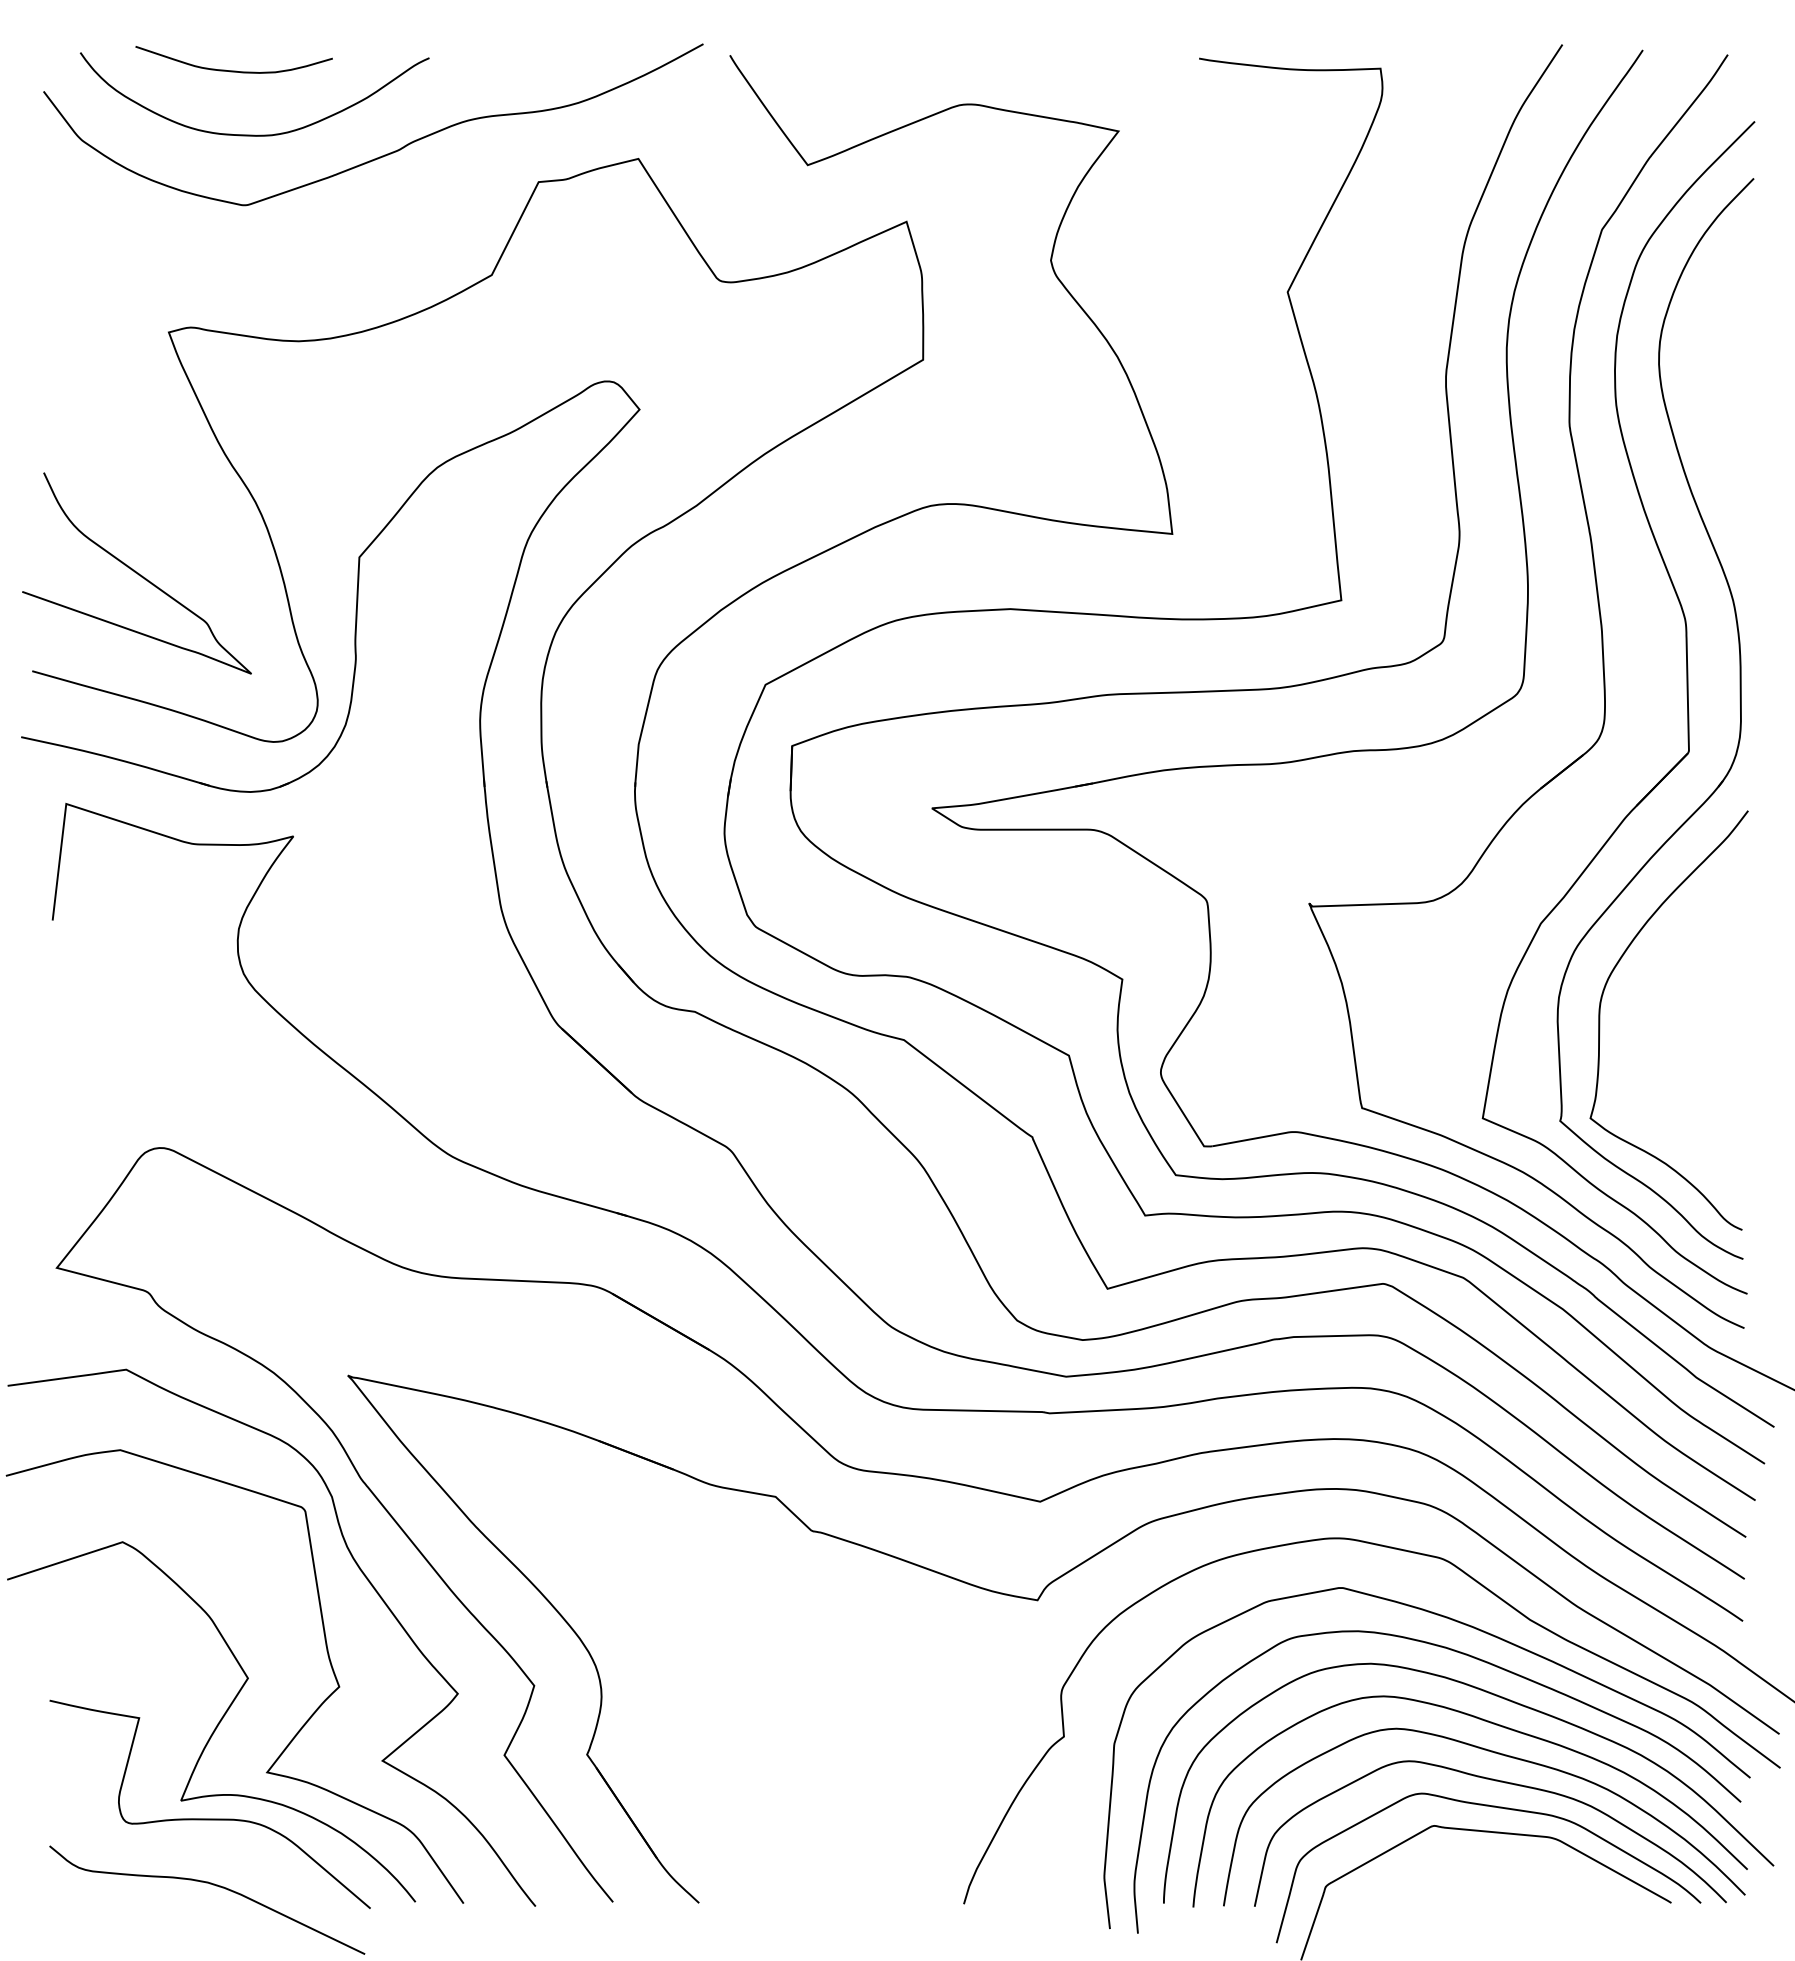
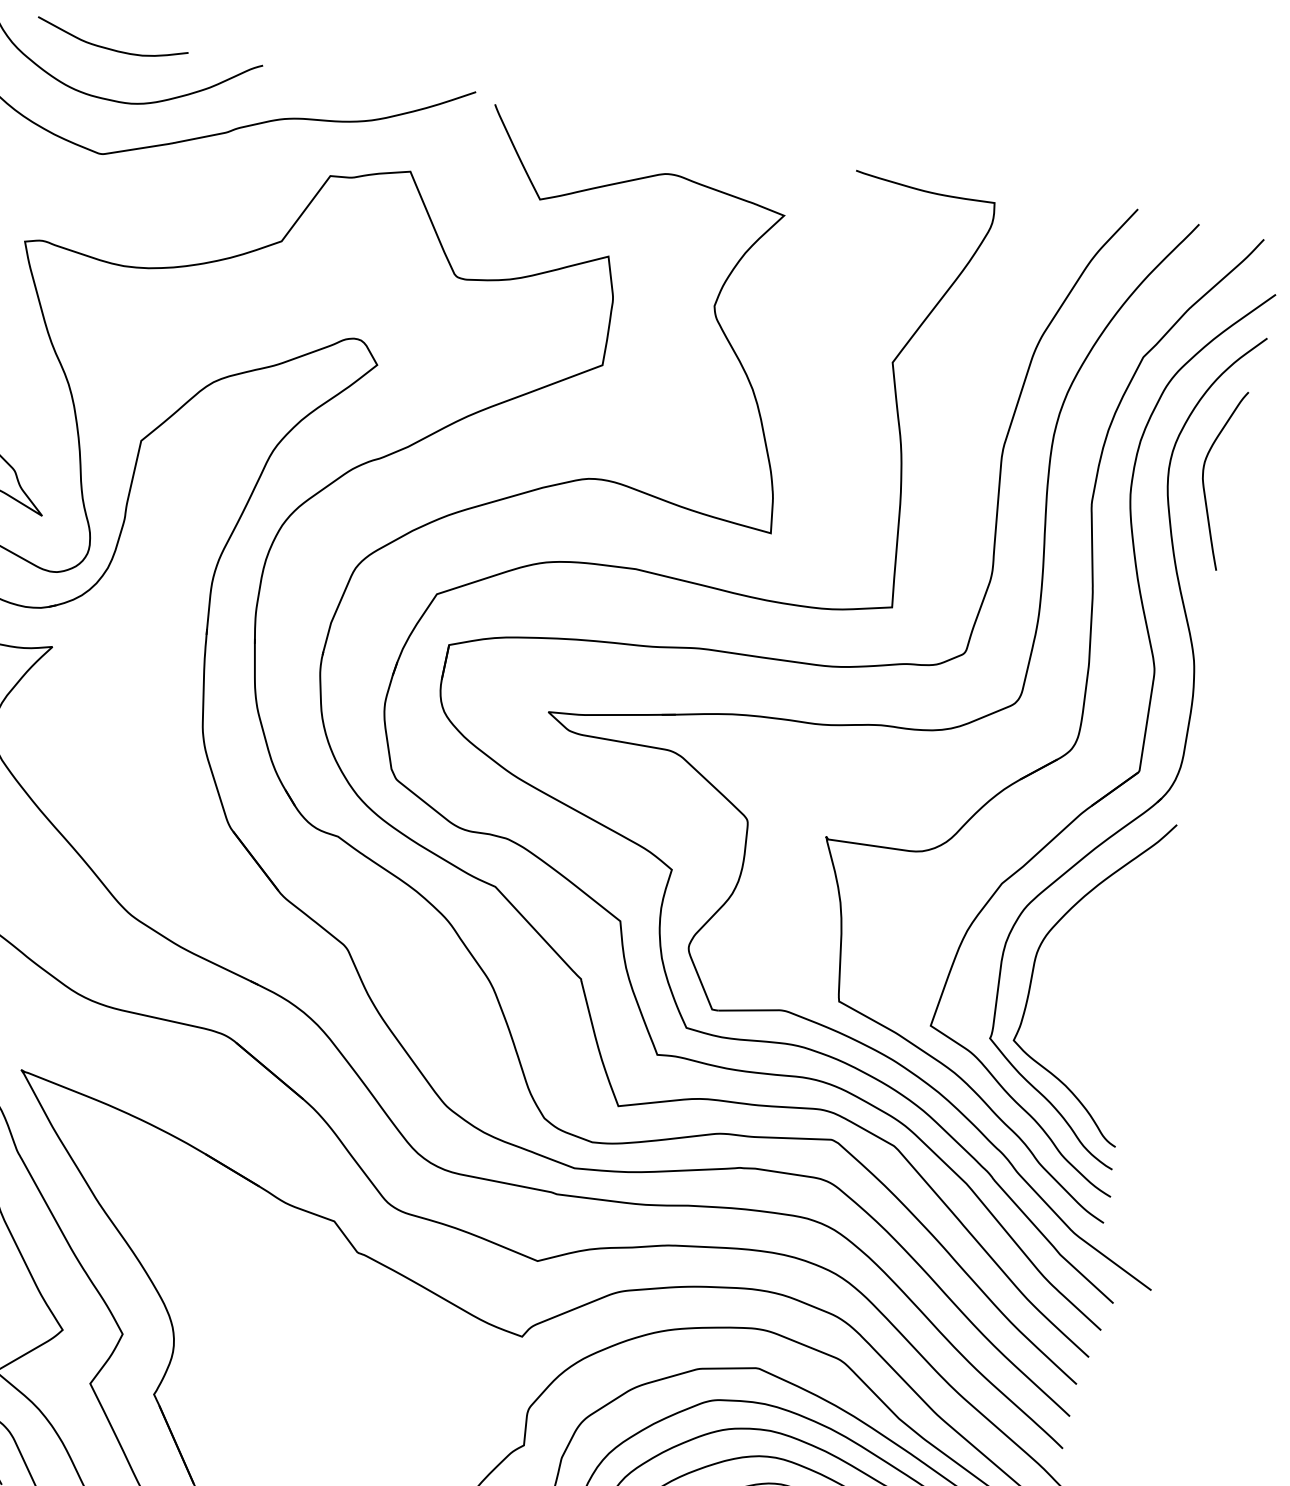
curve: (1705, 371) -> (1203, 480), added

